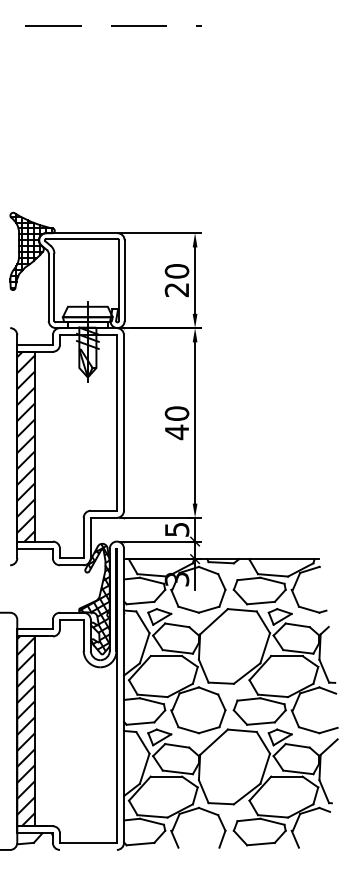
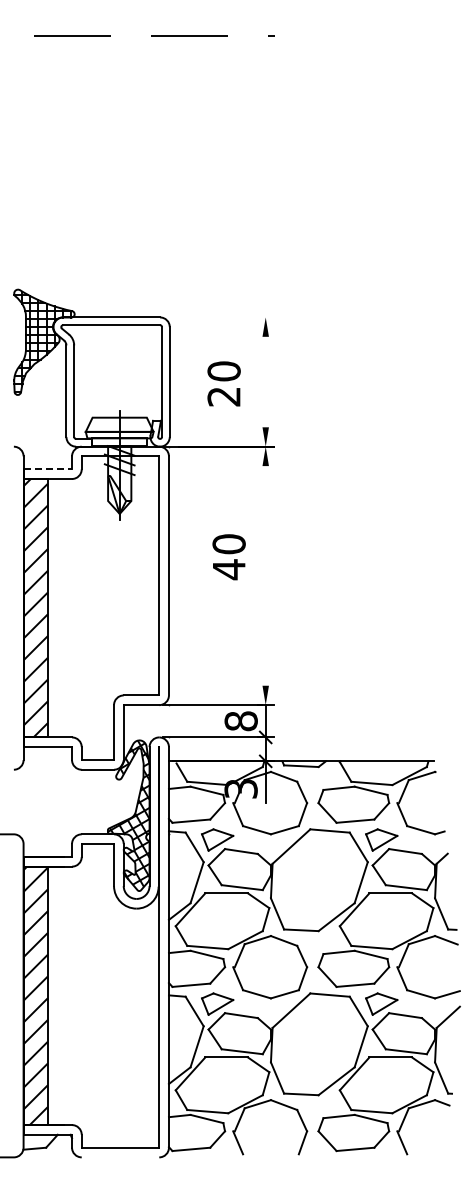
line: (160, 233) -> (218, 317), removed
text: (176, 280) -> (223, 383), moved
line: (194, 280) -> (265, 381), removed
line: (35, 344) -> (48, 469), solid -> dashed
line: (194, 422) -> (265, 575), removed
text: (176, 423) -> (228, 557), moved
text: (176, 529) -> (240, 721), 5 -> 8

